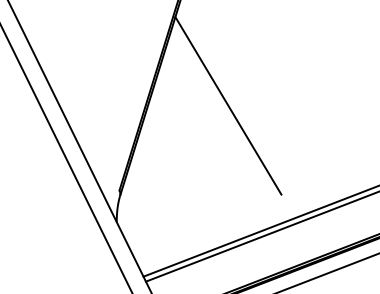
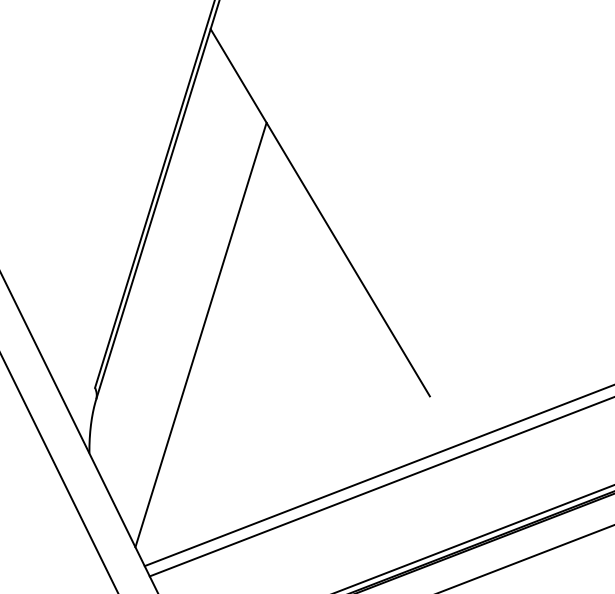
line: (170, 164) -> (200, 334), added

